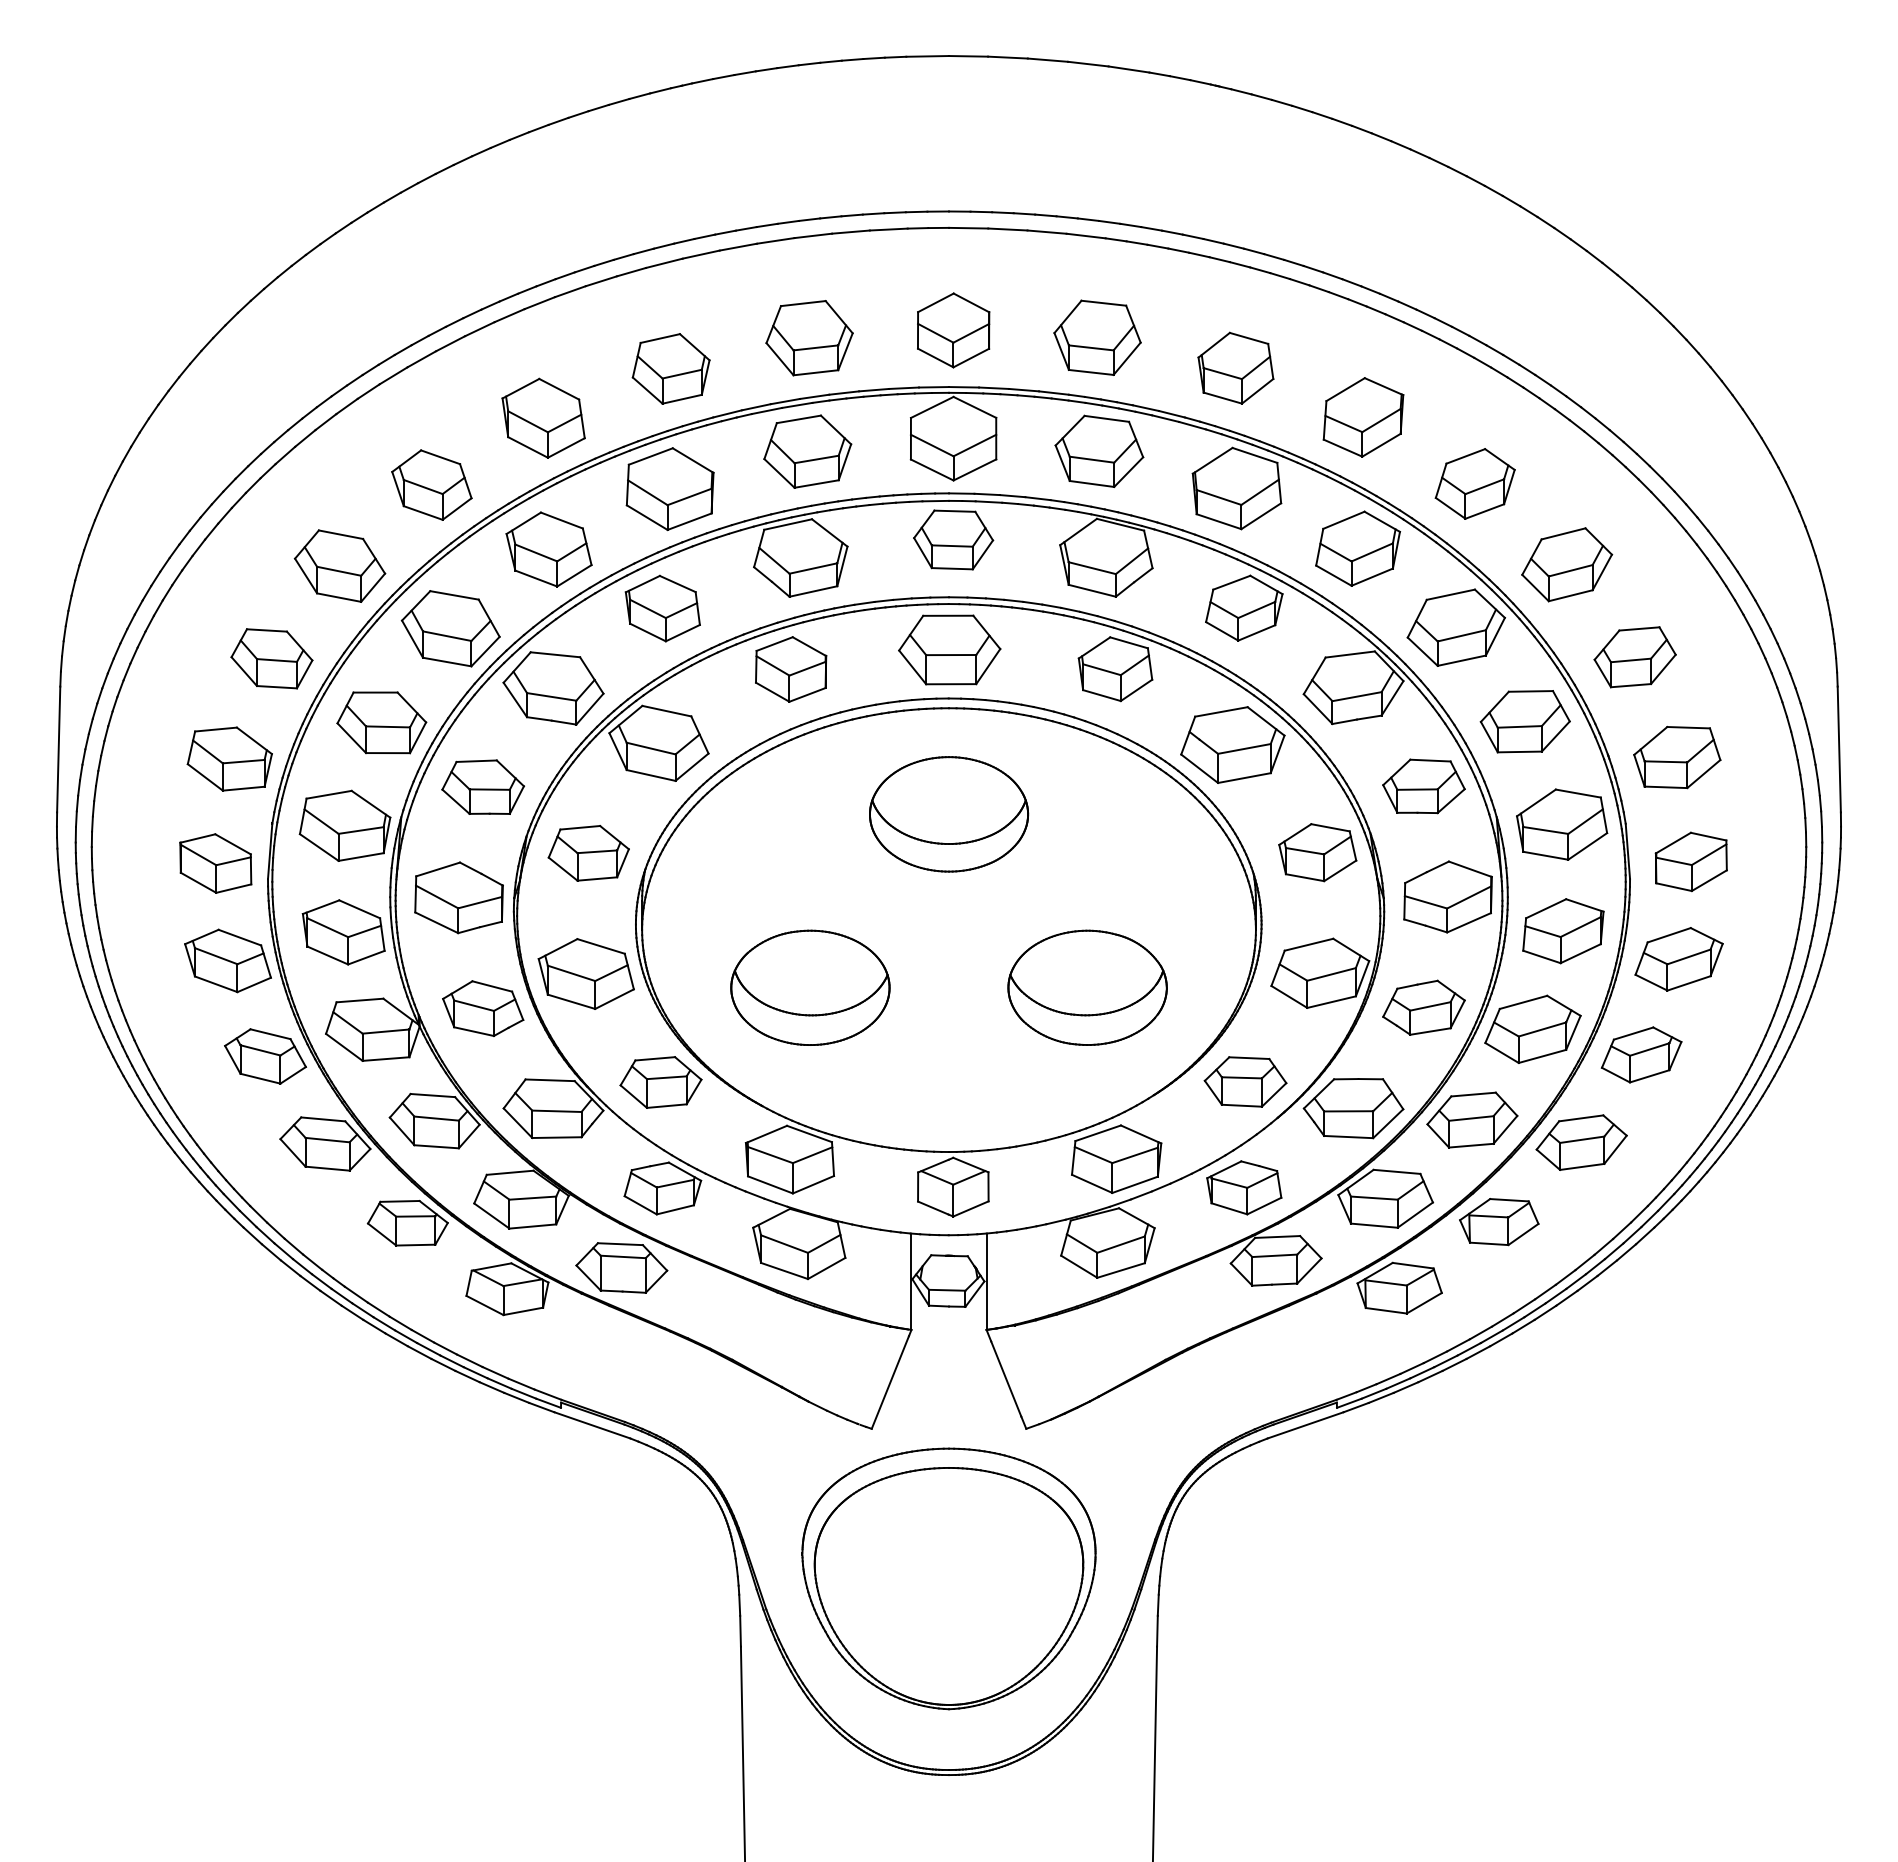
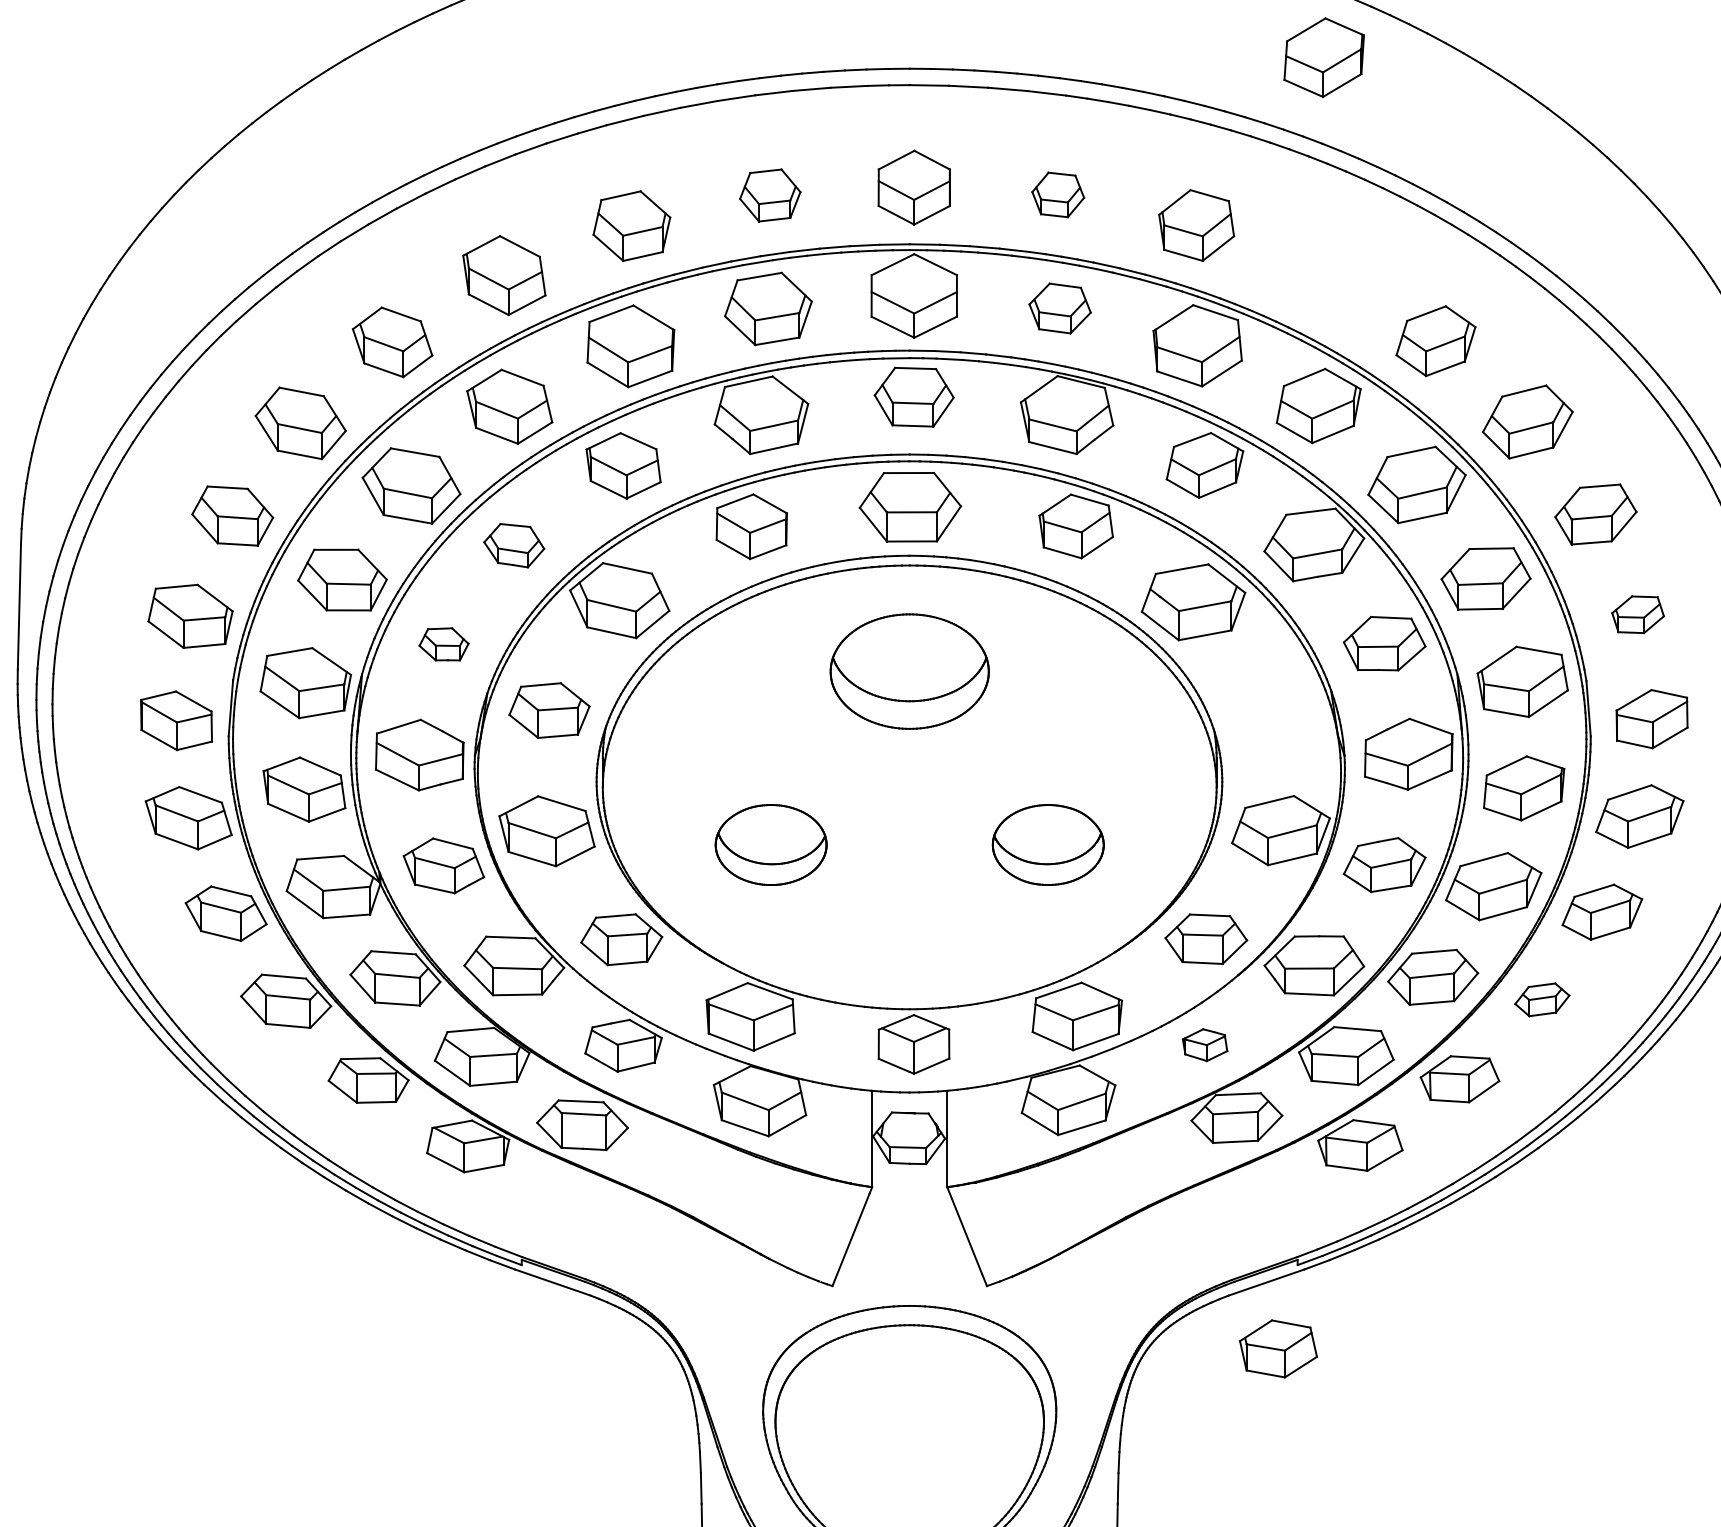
part: (1097, 337) -> (1058, 194), size x0.6
part: (809, 338) -> (770, 195), size x0.7
part: (1363, 417) -> (1324, 57), moved
part: (1099, 450) -> (1060, 307), size x0.7
part: (553, 688) -> (514, 545), size x0.6
part: (1677, 757) -> (1638, 614), size x0.6
part: (483, 786) -> (444, 643), size x0.6
part: (1317, 852) -> (1278, 1348), moved
part: (810, 987) -> (771, 844), size x0.7
part: (1087, 987) -> (1048, 844), size x0.7
part: (1581, 1142) -> (1542, 999), size x0.6
part: (1244, 1187) -> (1205, 1044), size x0.6

